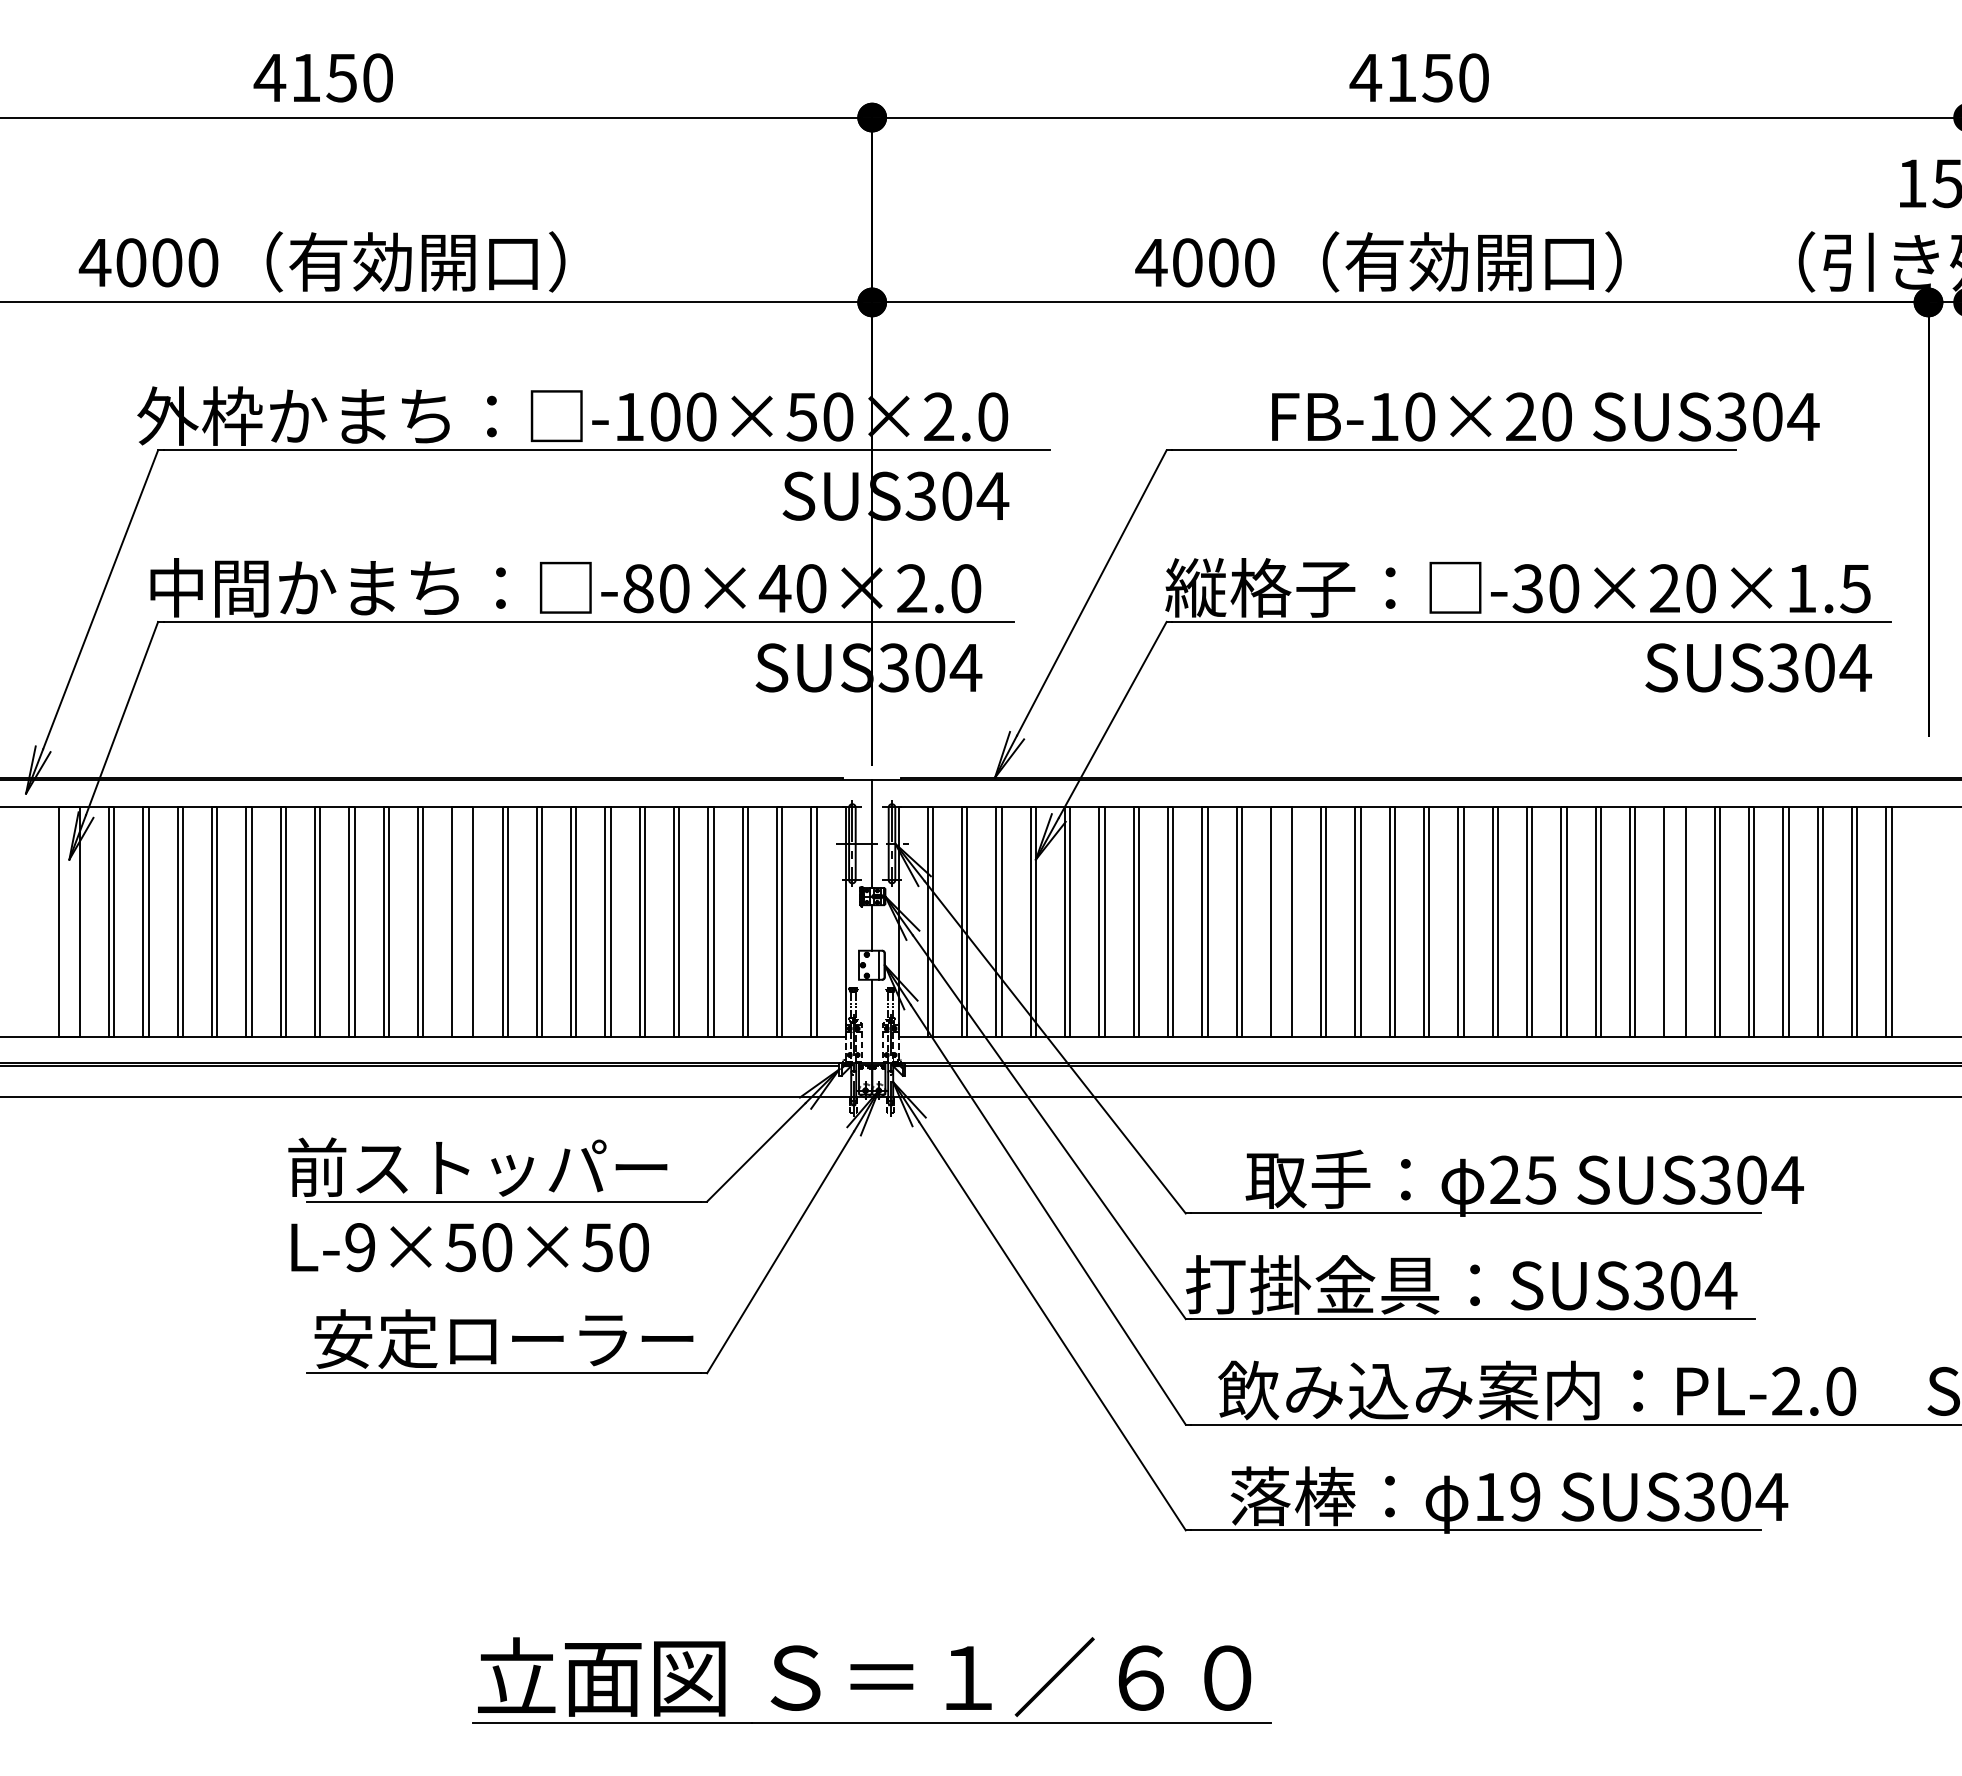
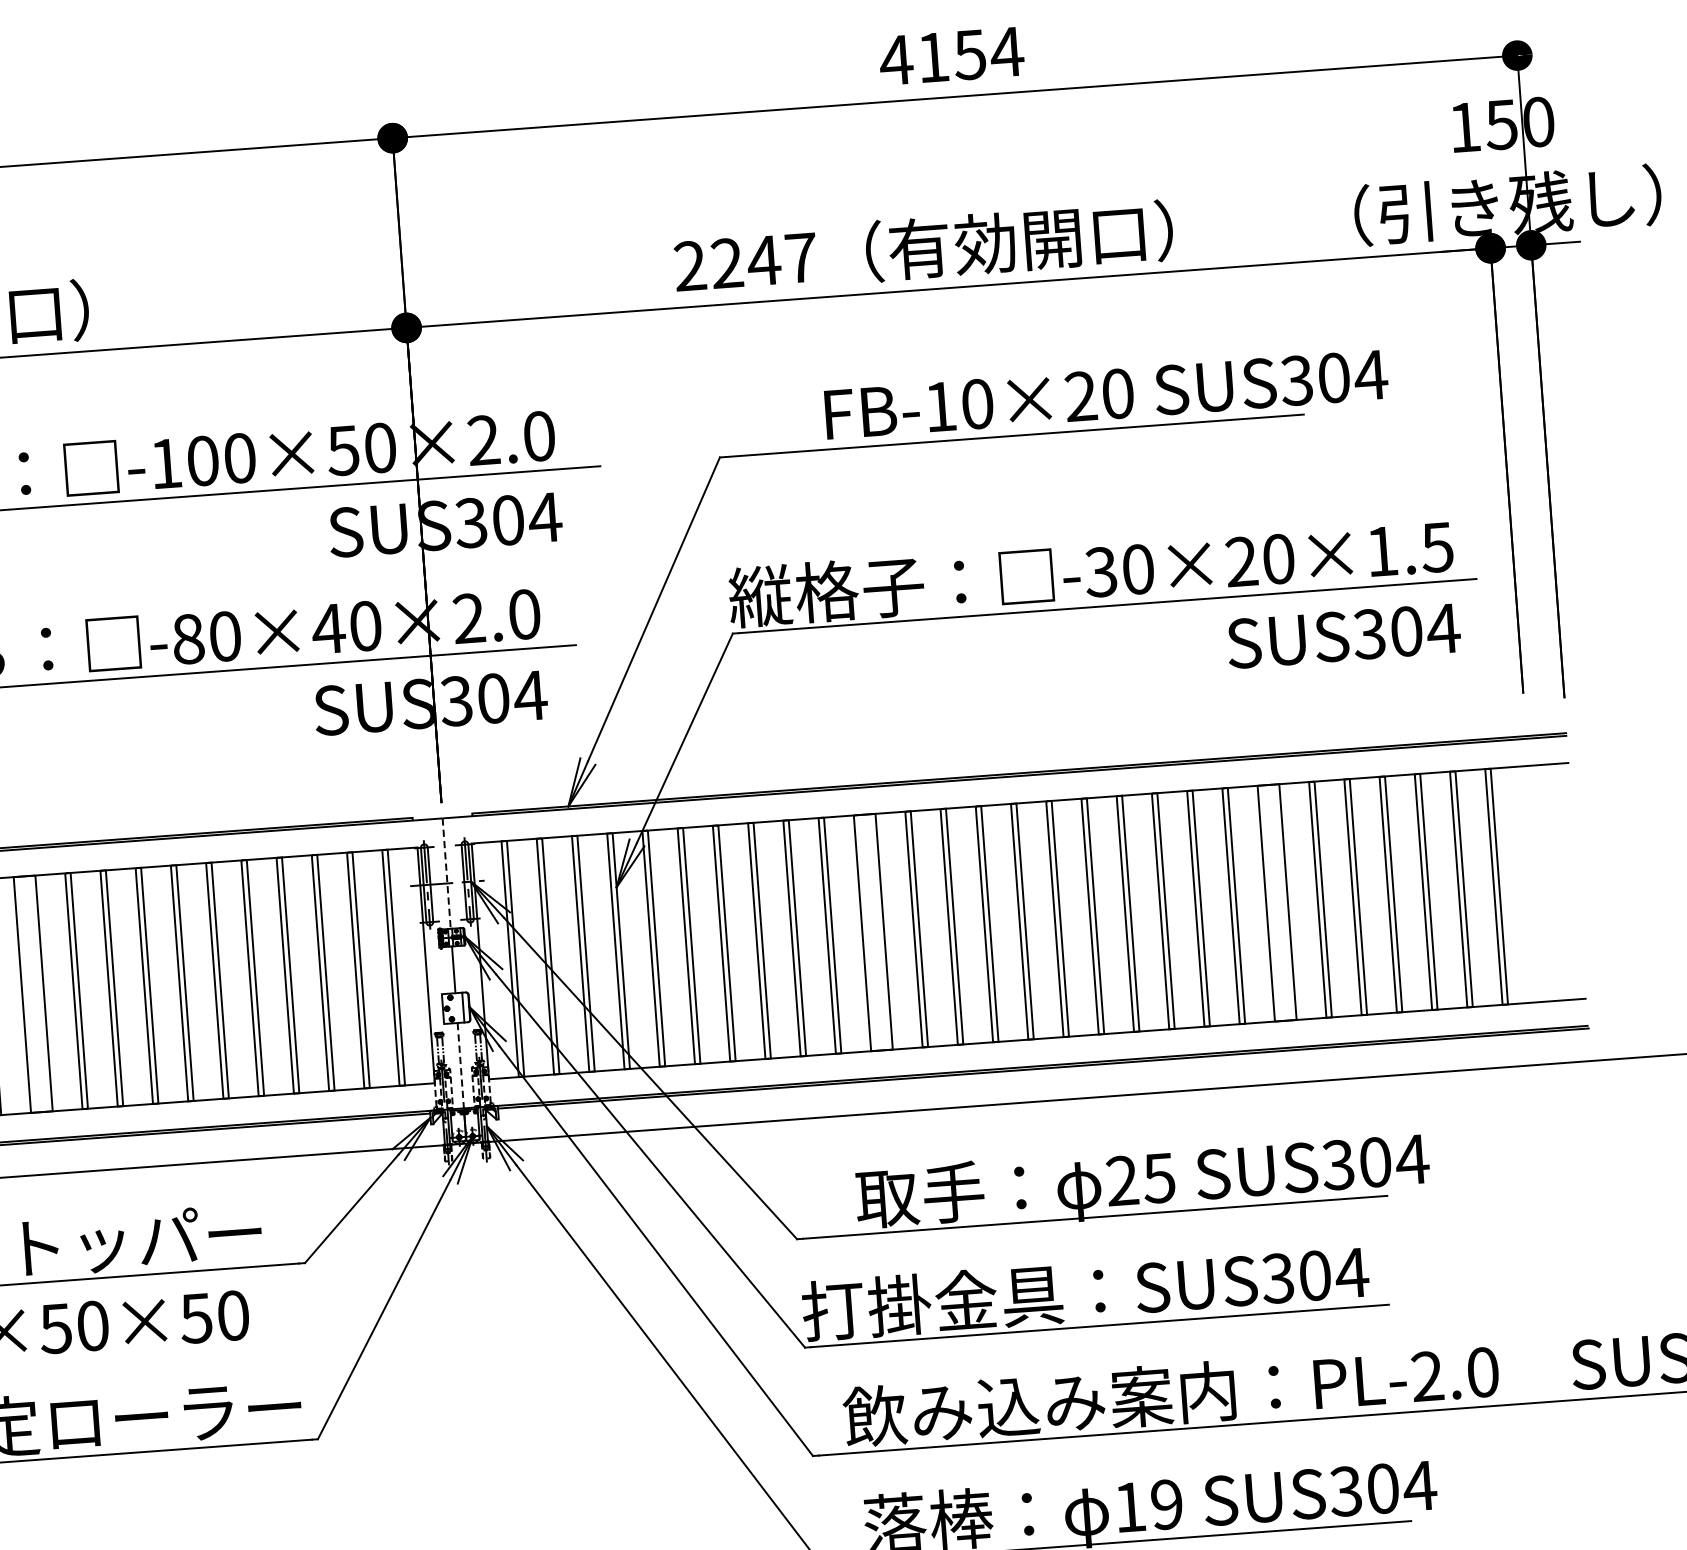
text: (1473, 77) -> (1006, 51), 4150 -> 4154
text: (1204, 262) -> (744, 261), 4000 -> 2247
line: (872, 834) -> (447, 873), solid -> dashed
line: (872, 1021) -> (461, 1065), solid -> dashed

